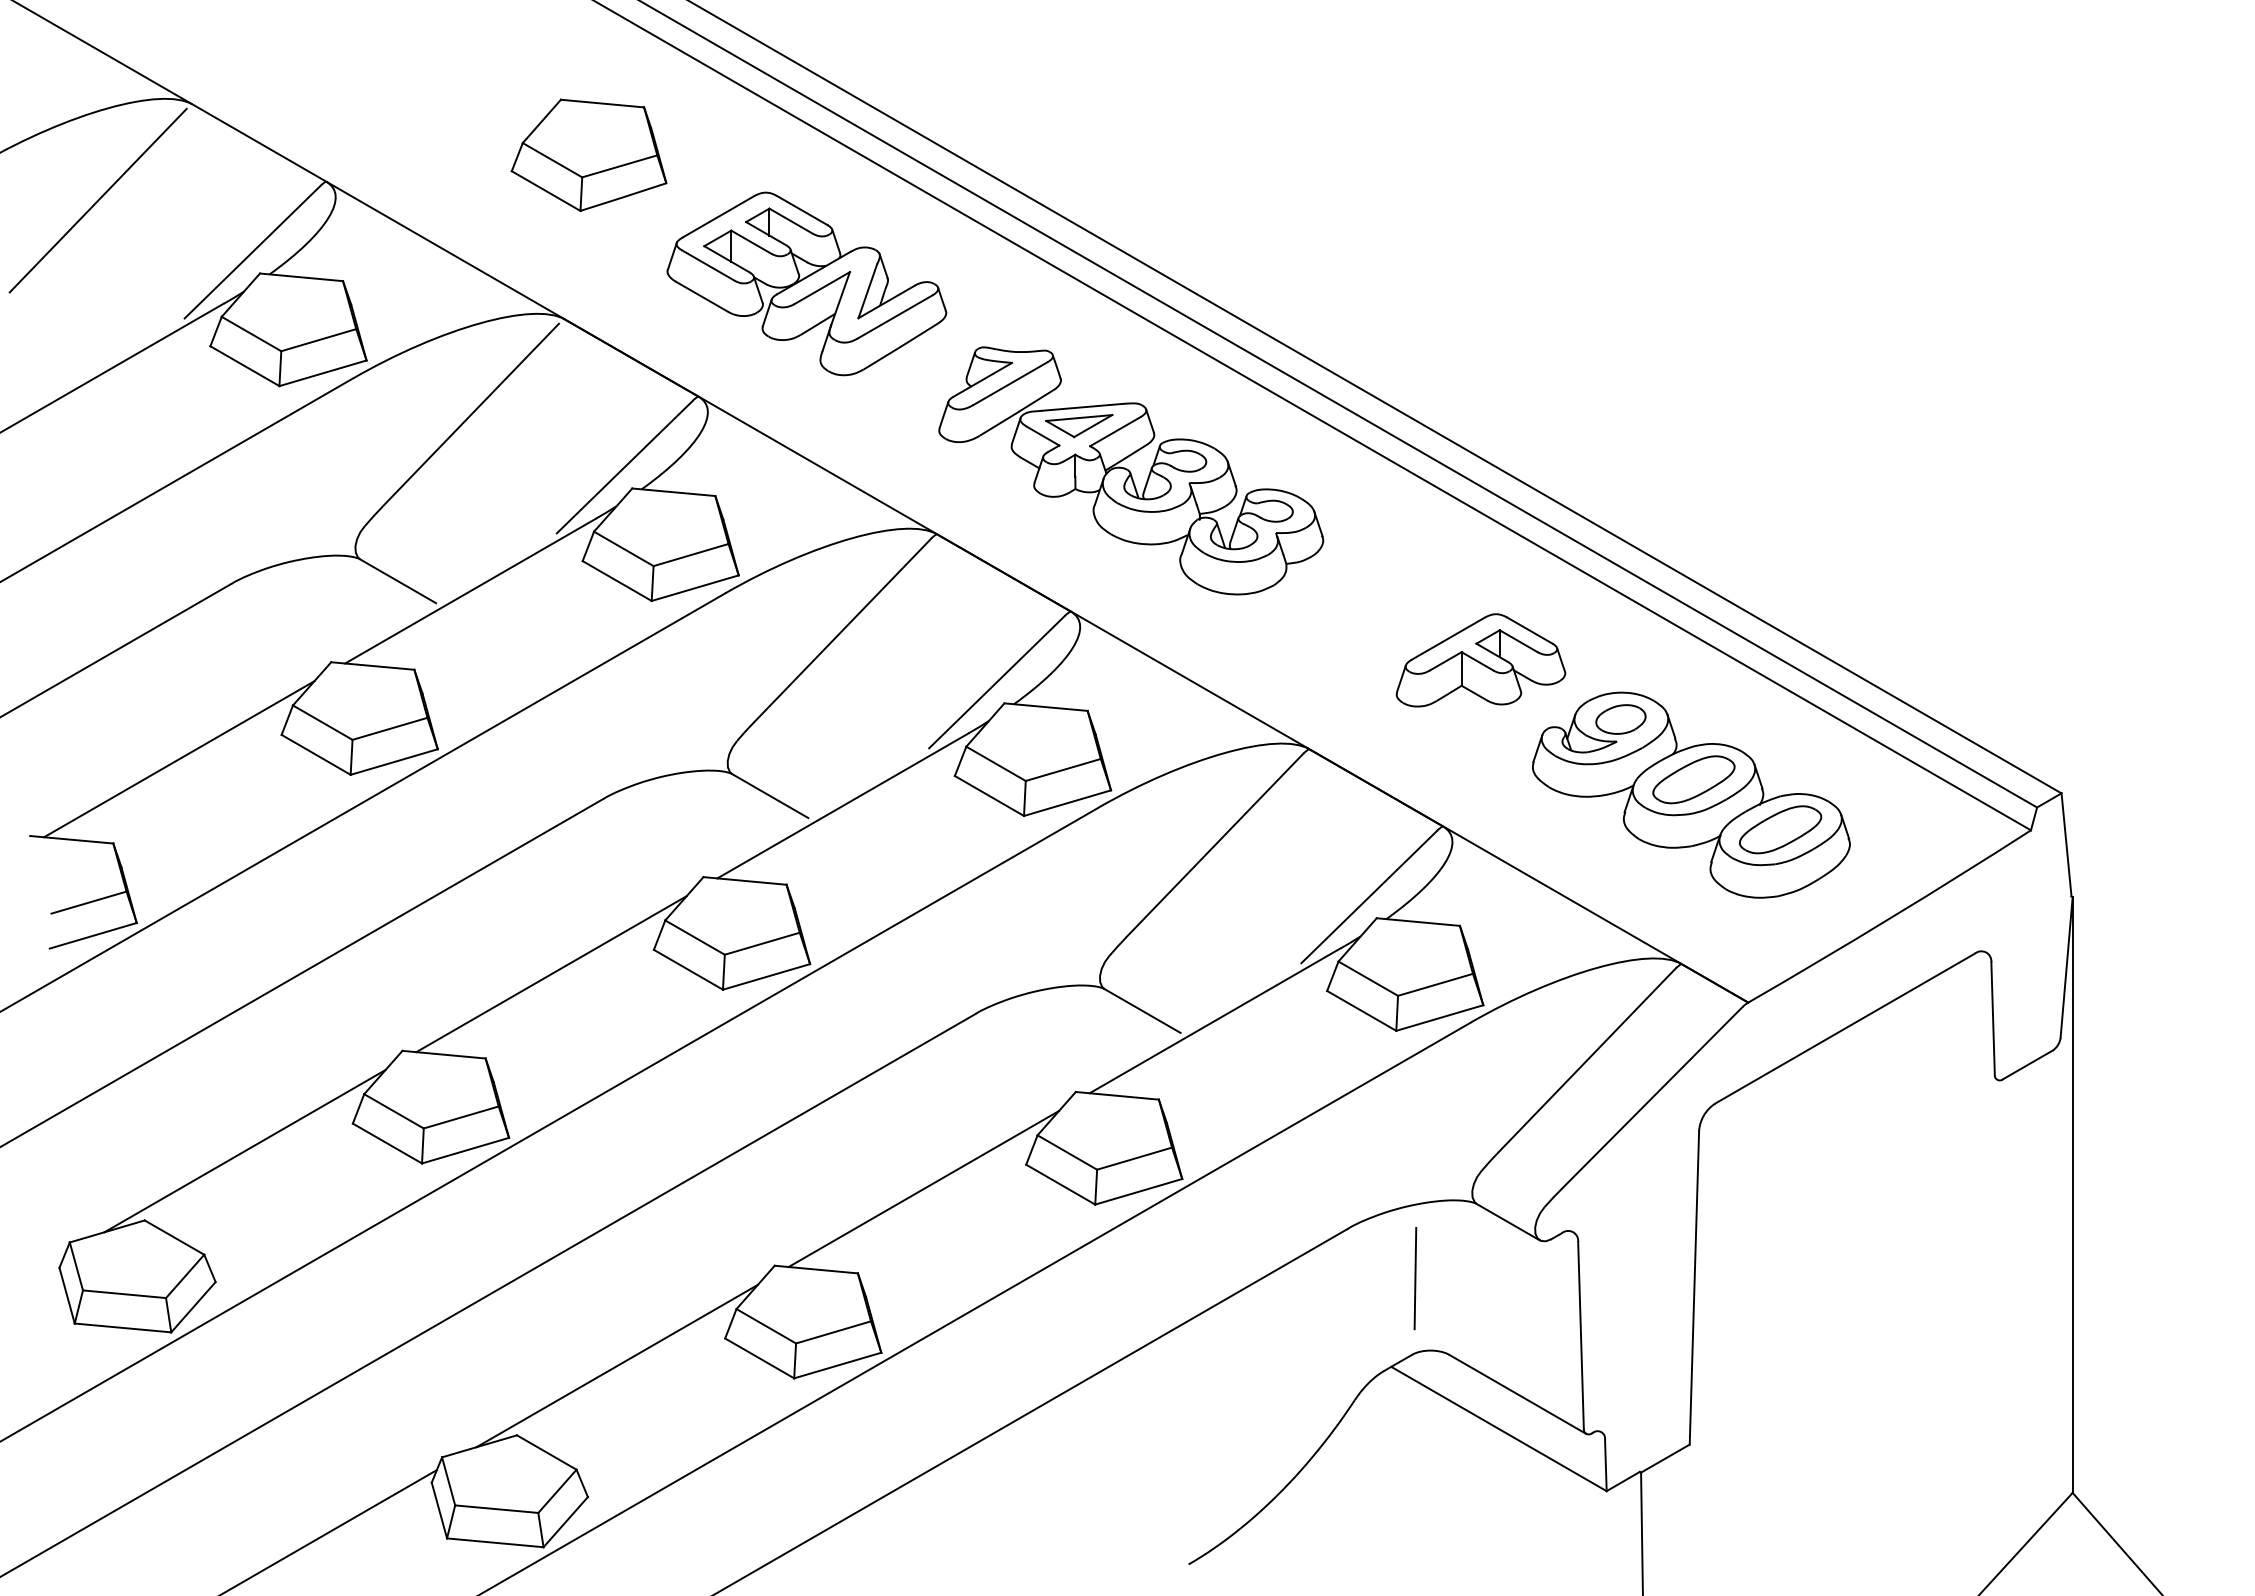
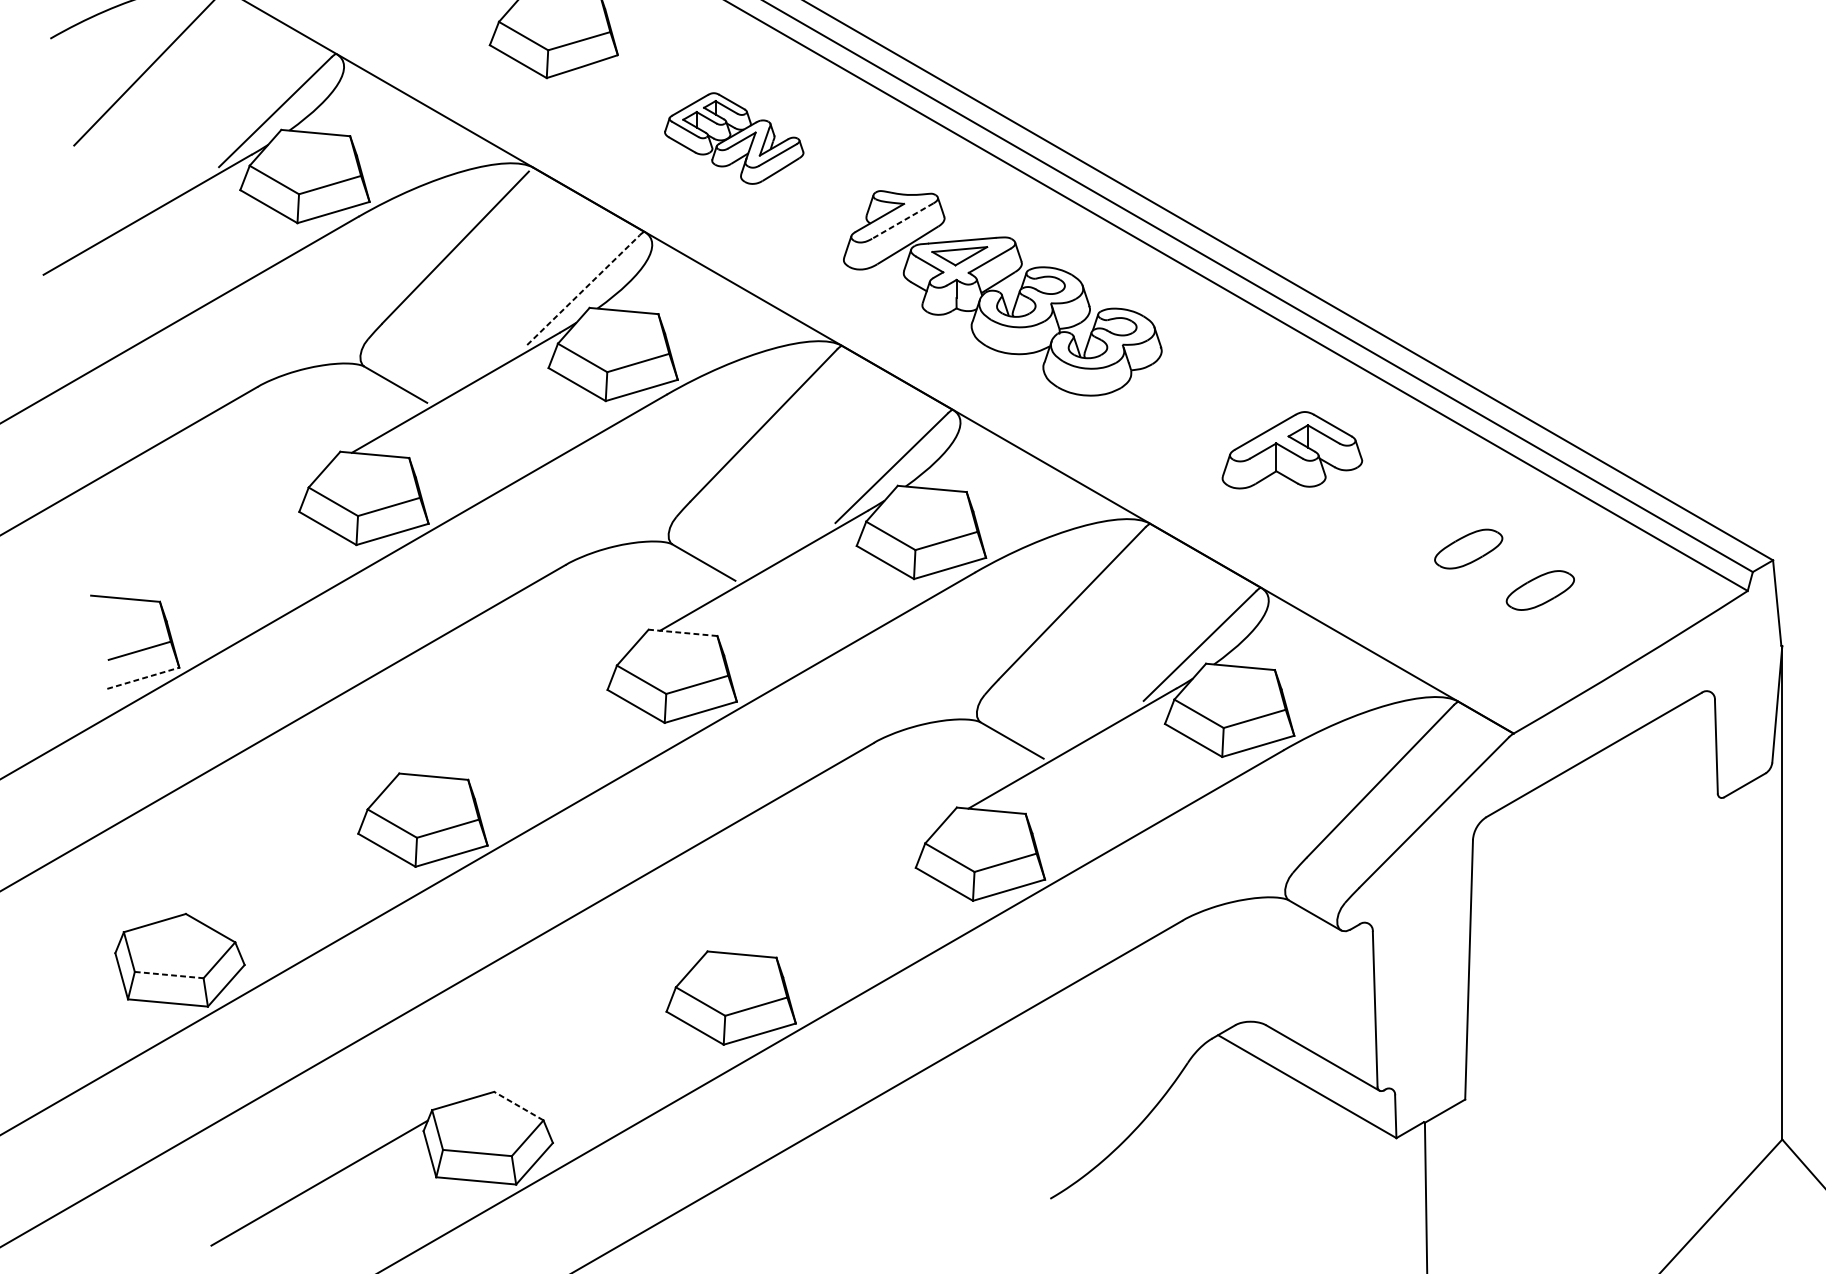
part: (806, 283) -> (733, 138), size x0.6
line: (1010, 383) -> (902, 220), solid -> dashed
line: (624, 467) -> (583, 290), solid -> dashed
line: (179, 759) -> (214, 532), removed
part: (1691, 794) -> (1466, 561), removed
line: (745, 880) -> (683, 632), solid -> dashed
line: (93, 935) -> (143, 678), solid -> dashed
line: (551, 974) -> (522, 710), removed
line: (244, 1150) -> (268, 856), removed
line: (923, 1189) -> (830, 888), removed
line: (1415, 1278) -> (1238, 962), removed
line: (124, 1294) -> (169, 975), solid -> dashed
line: (617, 1365) -> (577, 1034), removed
line: (546, 1452) -> (518, 1106), solid -> dashed

